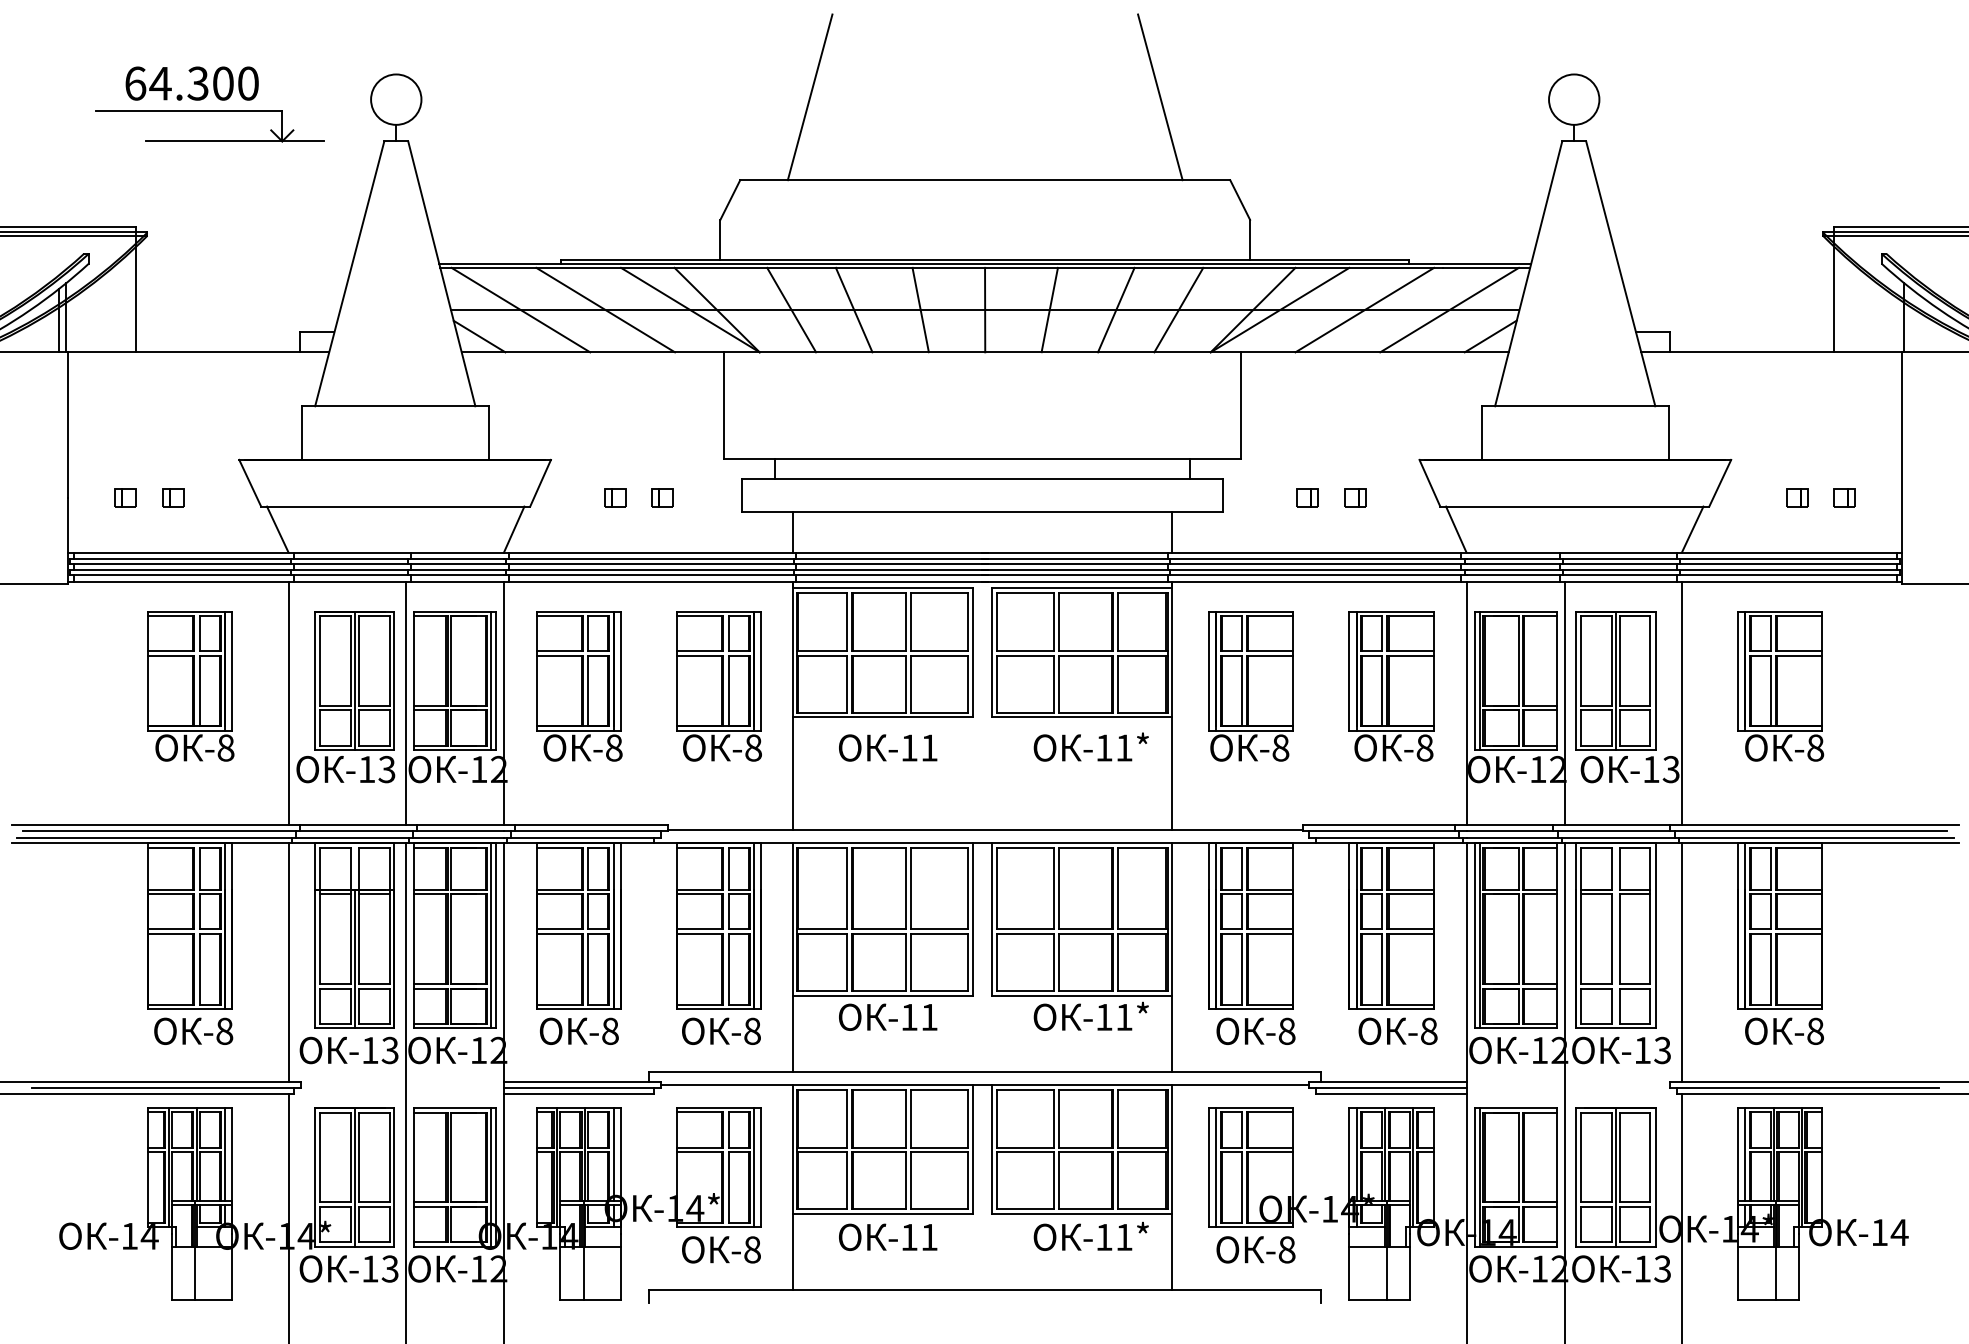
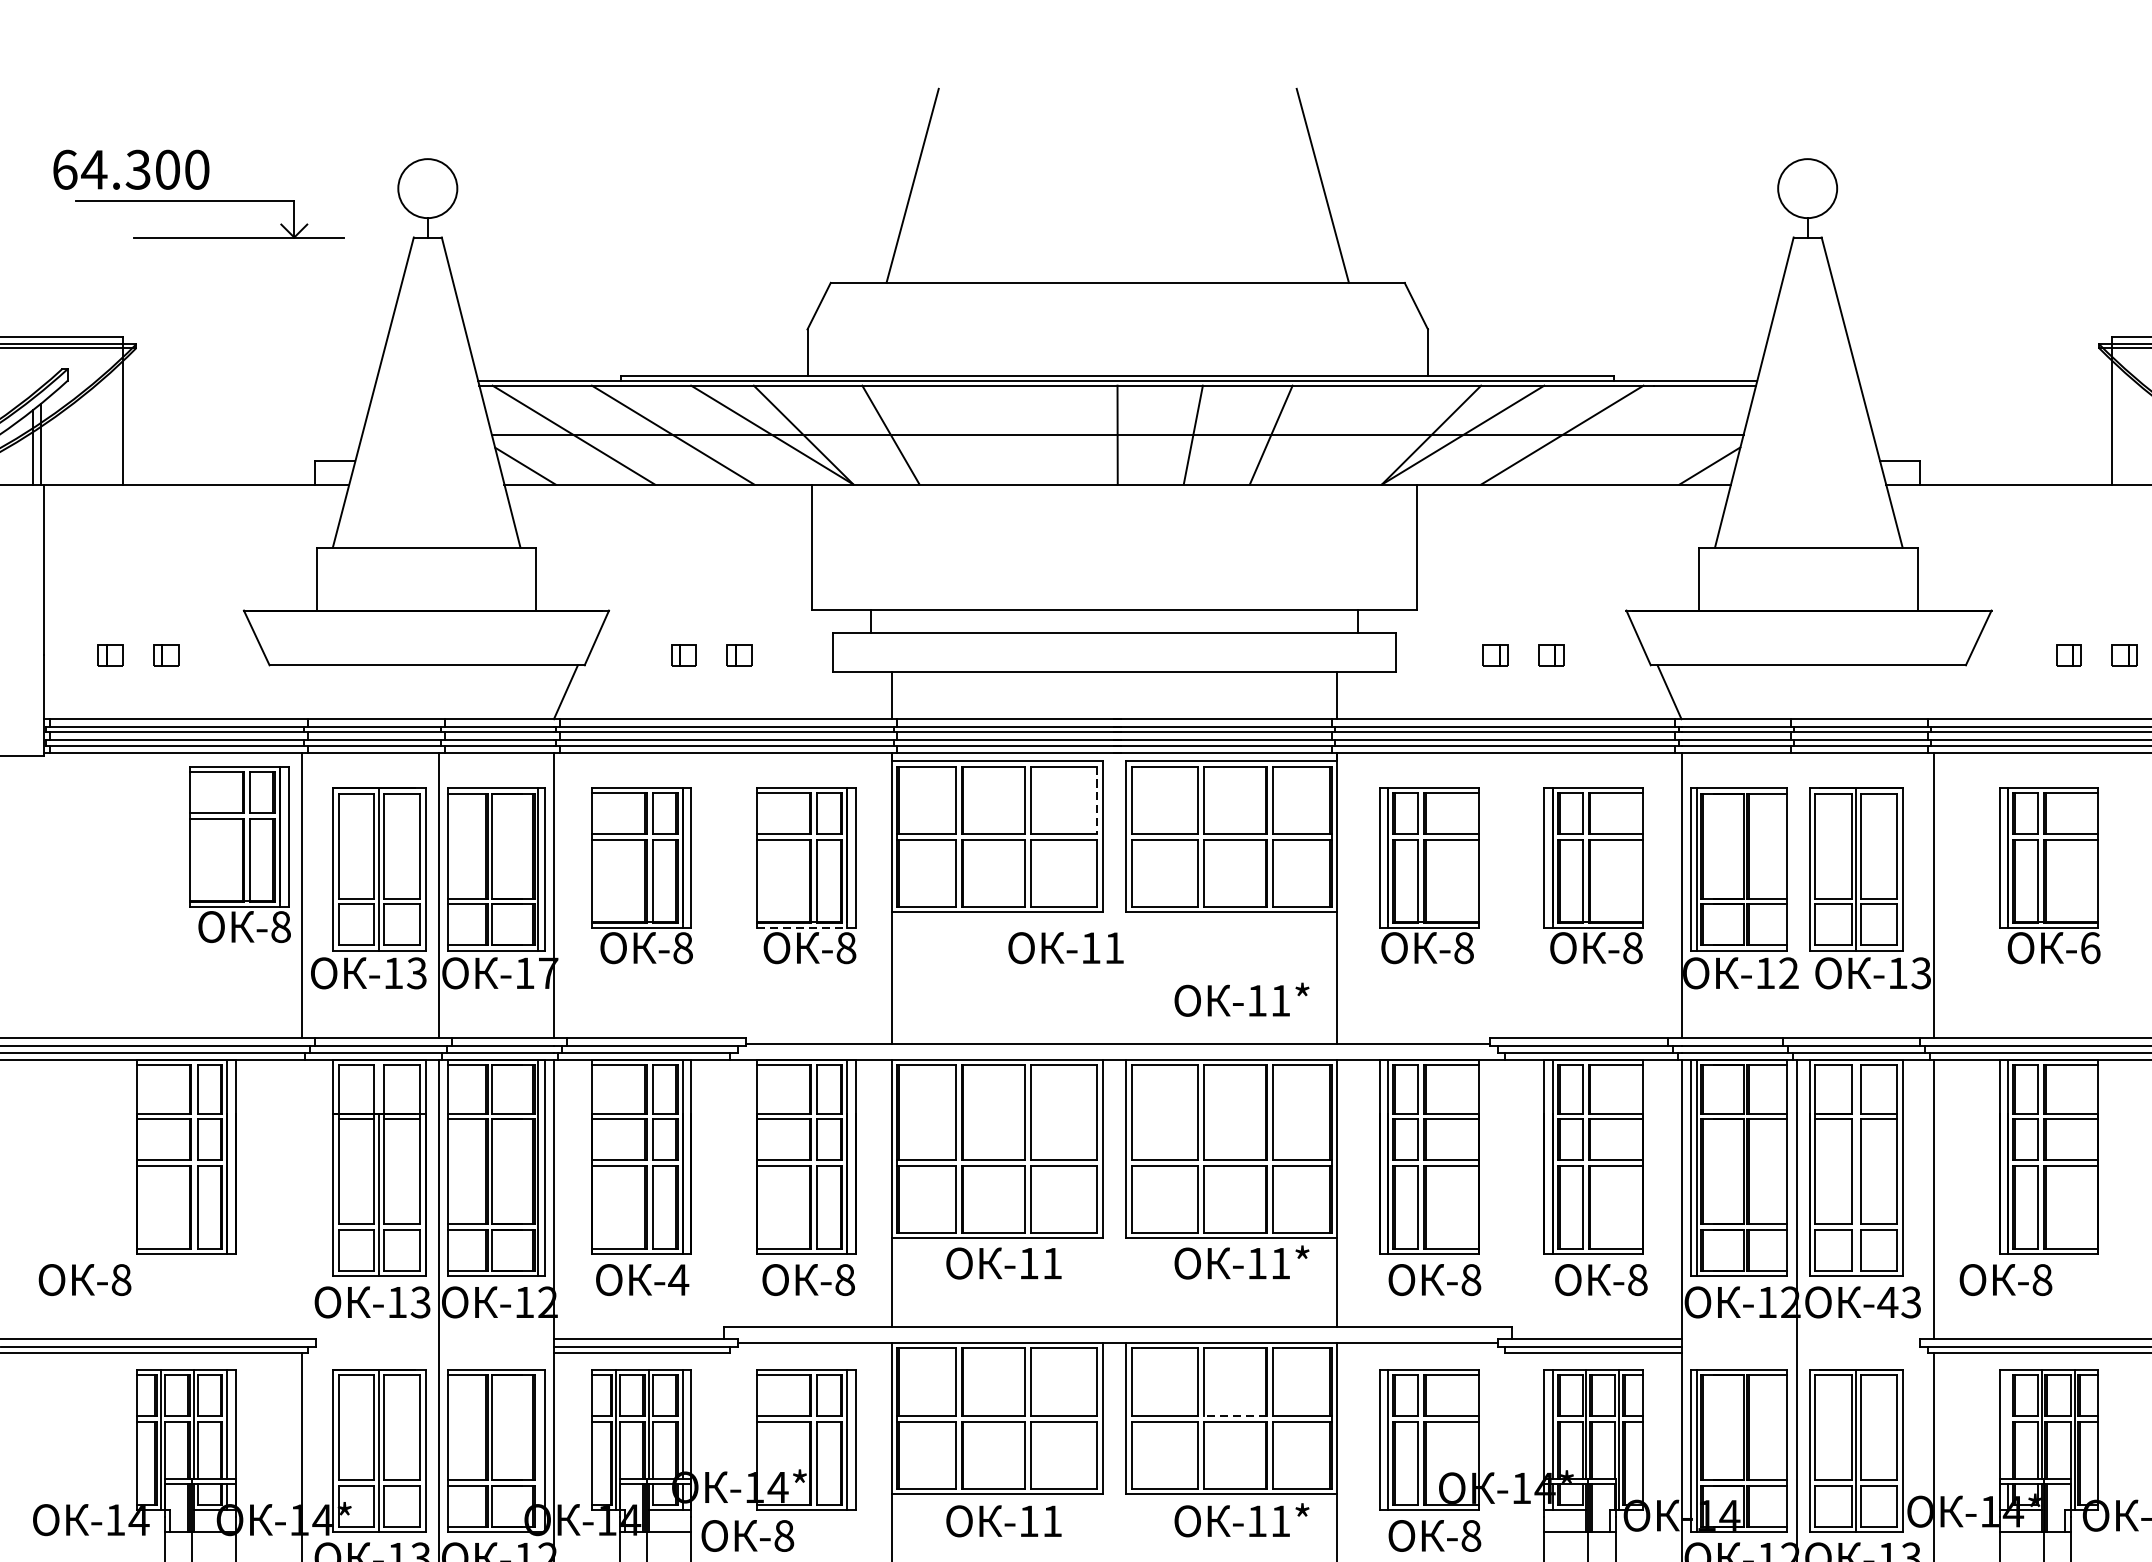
text: (191, 83) -> (130, 169), moved
line: (853, 309) -> (963, 434), removed
line: (920, 309) -> (1041, 434), removed
line: (1178, 309) -> (1344, 434), removed
line: (1449, 309) -> (1661, 434), removed
line: (277, 529) -> (288, 692), removed
line: (1692, 529) -> (1946, 692), removed
line: (967, 621) -> (1096, 799), solid -> dashed
part: (190, 686) -> (239, 854), moved
line: (1564, 702) -> (1796, 894), removed
line: (718, 730) -> (805, 927), solid -> dashed
text: (1090, 746) -> (1241, 999), moved
text: (888, 747) -> (1066, 947), moved
text: (1815, 747) -> (2090, 947), -8 -> -6
text: (499, 768) -> (548, 972), -12 -> -17
line: (288, 962) -> (301, 1199), removed
text: (193, 1030) -> (84, 1278), moved
text: (1784, 1030) -> (2005, 1278), moved
text: (610, 1031) -> (678, 1280), -8 -> -4
text: (1642, 1050) -> (1887, 1302), -13 -> -43
line: (1085, 1147) -> (1235, 1416), solid -> dashed
line: (1745, 1154) -> (2008, 1424), removed
line: (490, 1177) -> (538, 1451), removed
text: (721, 1249) -> (747, 1535), moved

